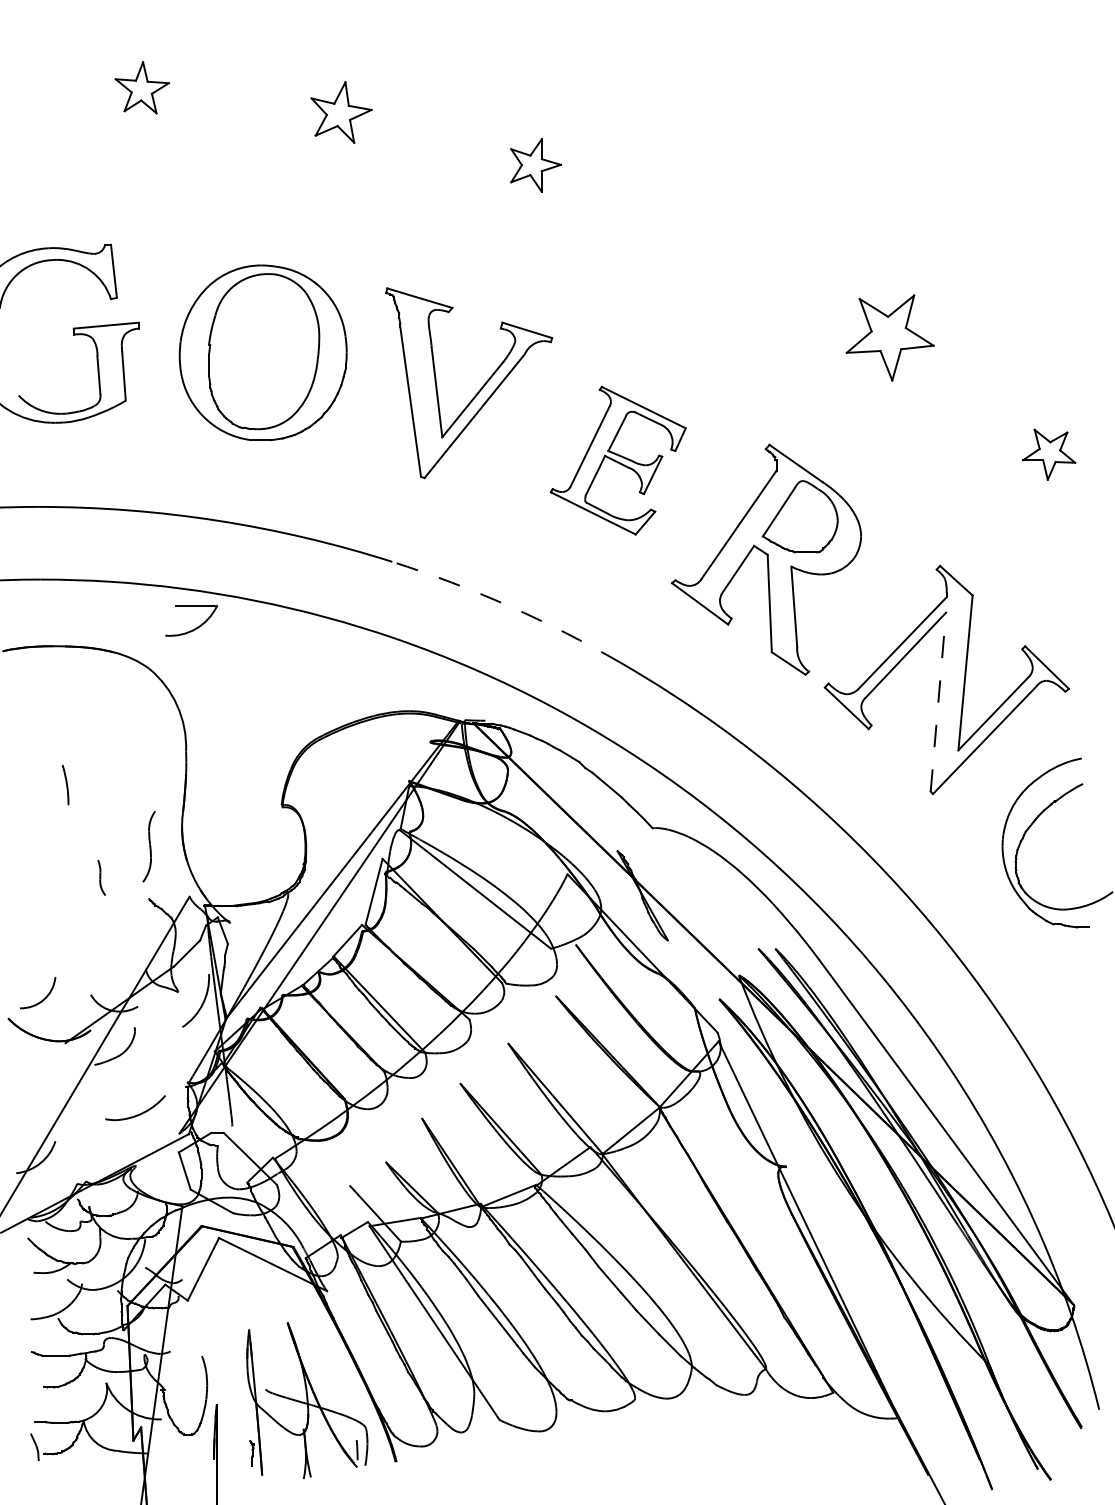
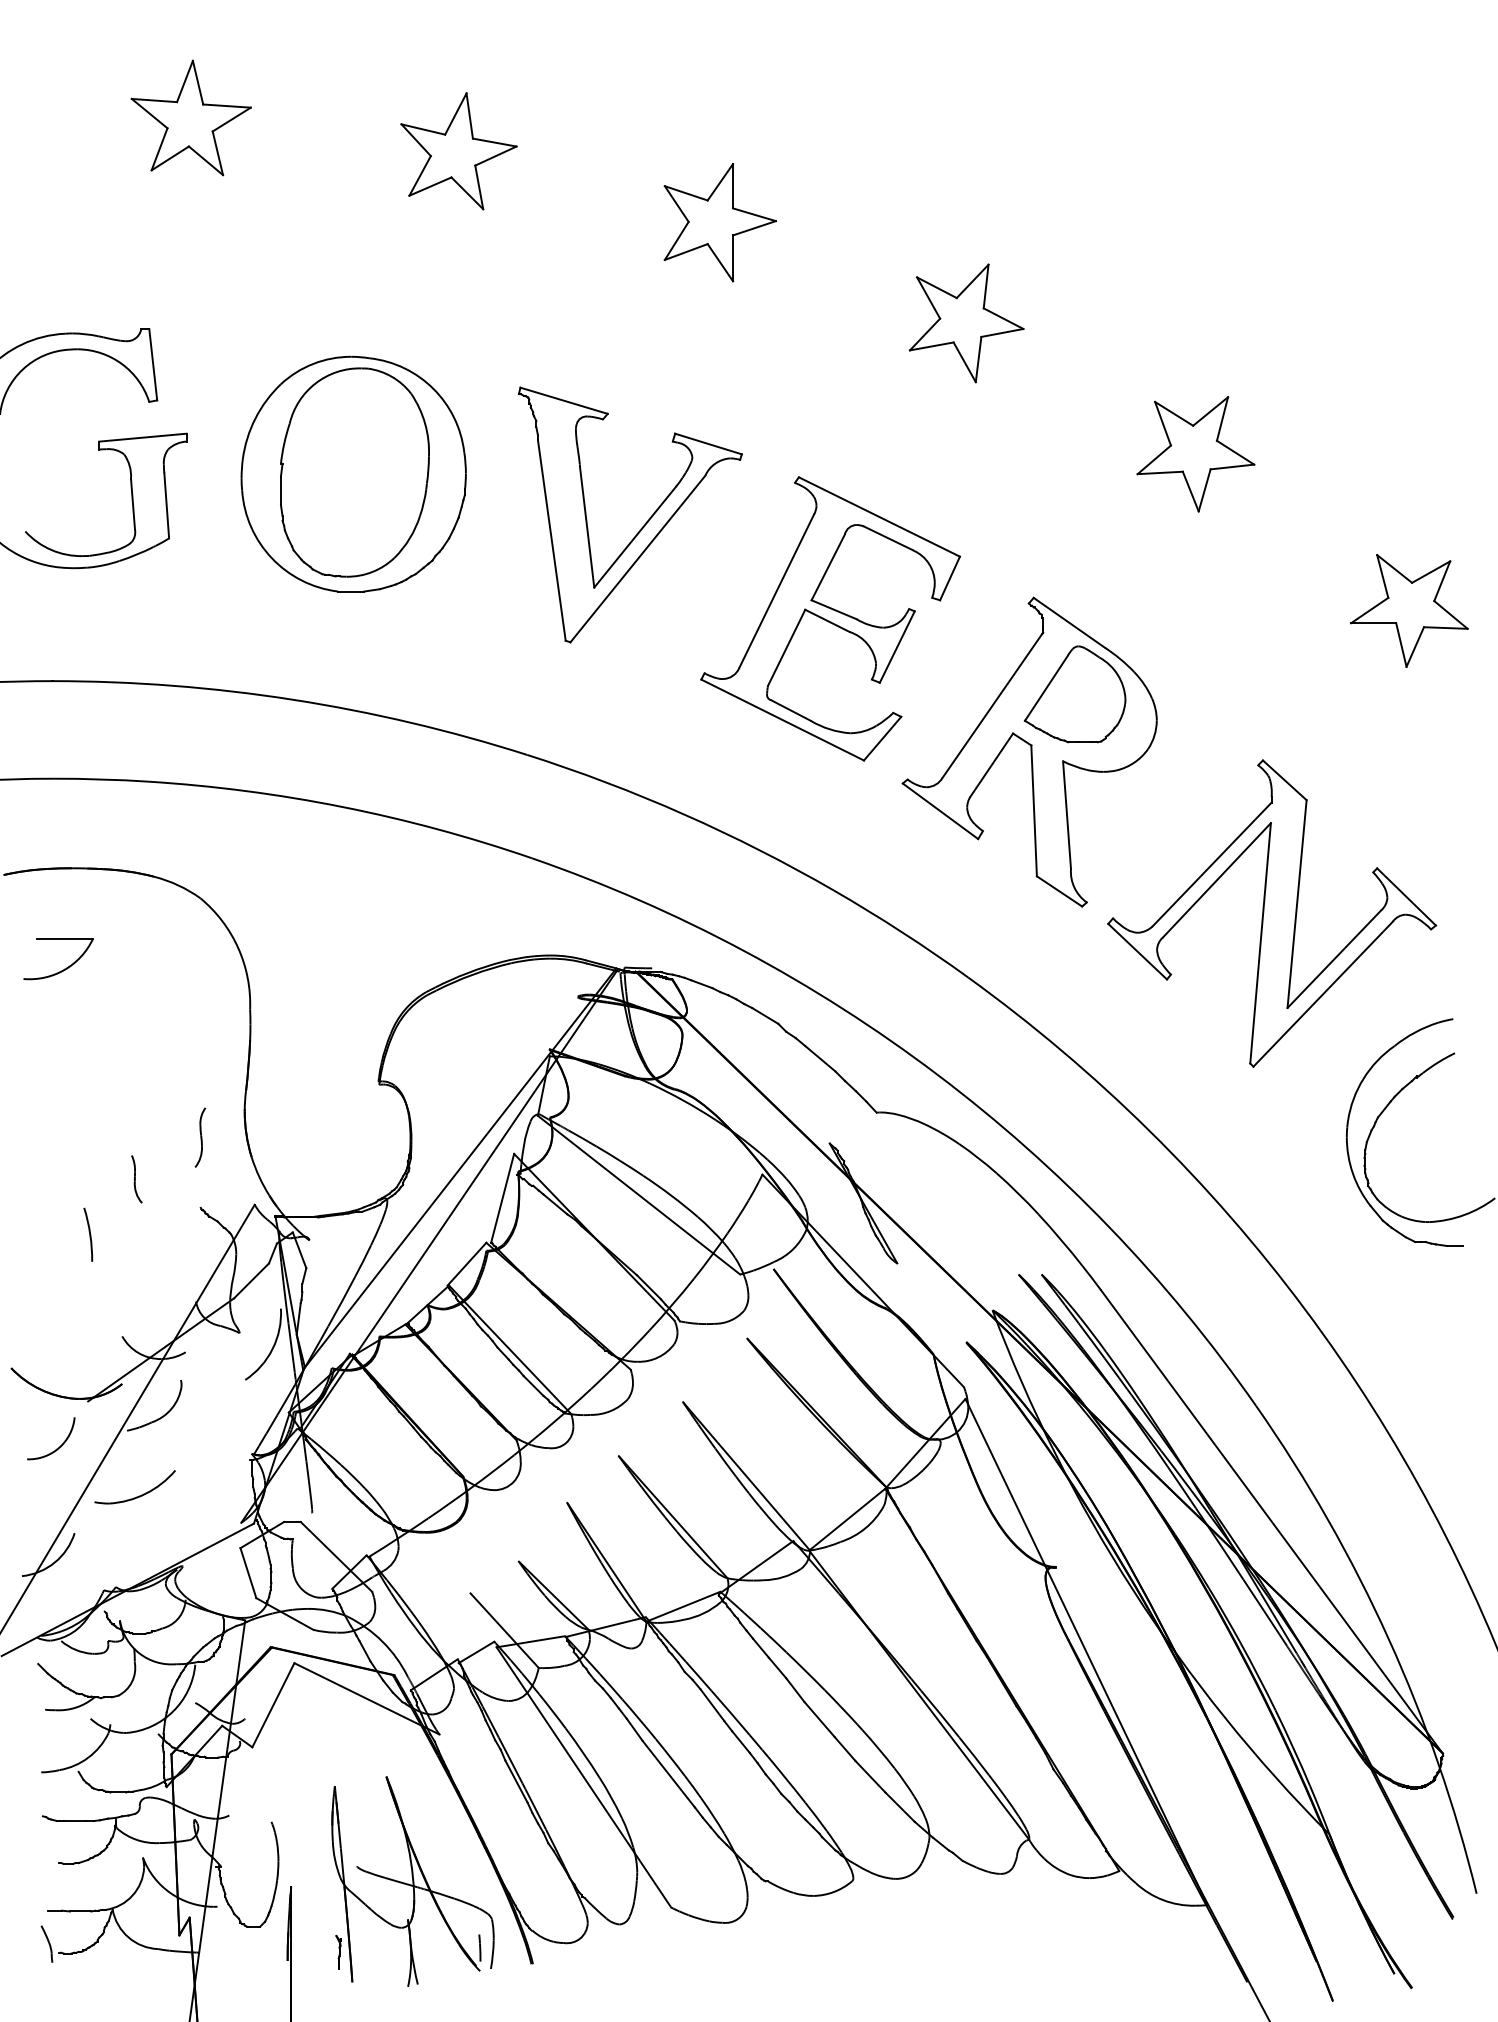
part: (142, 87) -> (191, 117), size x1.67
part: (341, 112) -> (458, 151), size x1.43
part: (535, 165) -> (719, 222), size x1.67
part: (719, 240) -> (966, 323), added
part: (1048, 454) -> (1408, 610), size x1.67
part: (618, 460) -> (830, 618), size x1.43
arc: (509, 606) -> (684, 814), dashed -> solid
part: (197, 626) -> (66, 966), moved
line: (938, 702) -> (1260, 943), dashed -> solid
arc: (66, 785) -> (89, 1235), moved
part: (148, 846) -> (199, 1137), size x0.62
arc: (43, 998) -> (58, 1446), moved
part: (136, 1114) -> (136, 1495), moved

